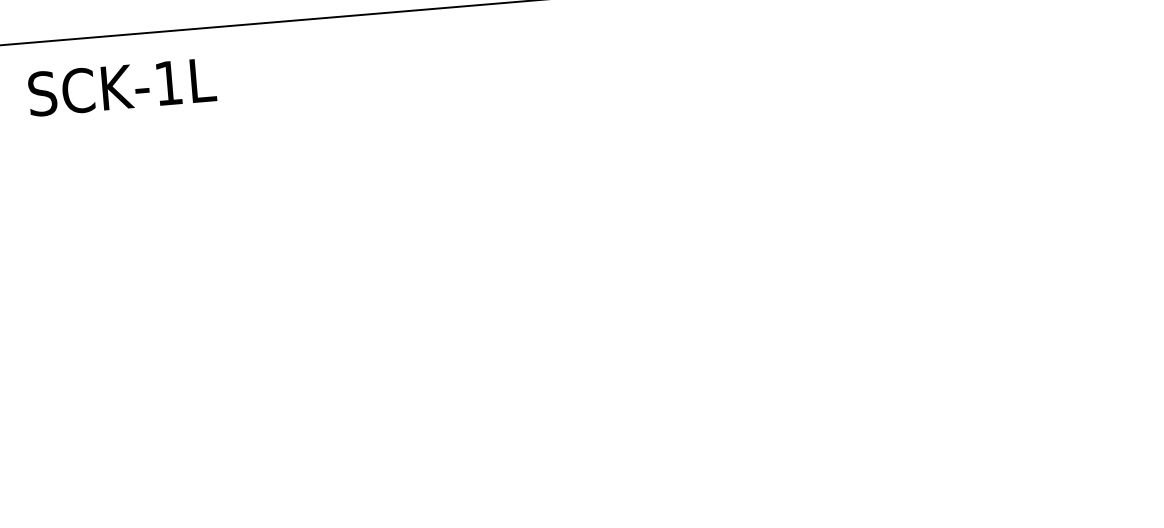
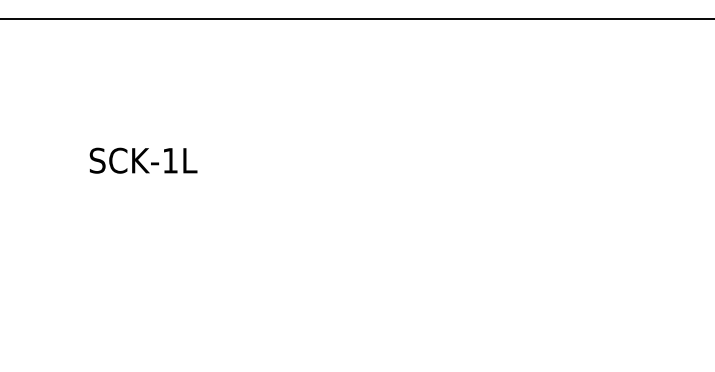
text: (122, 86) -> (143, 160), moved

